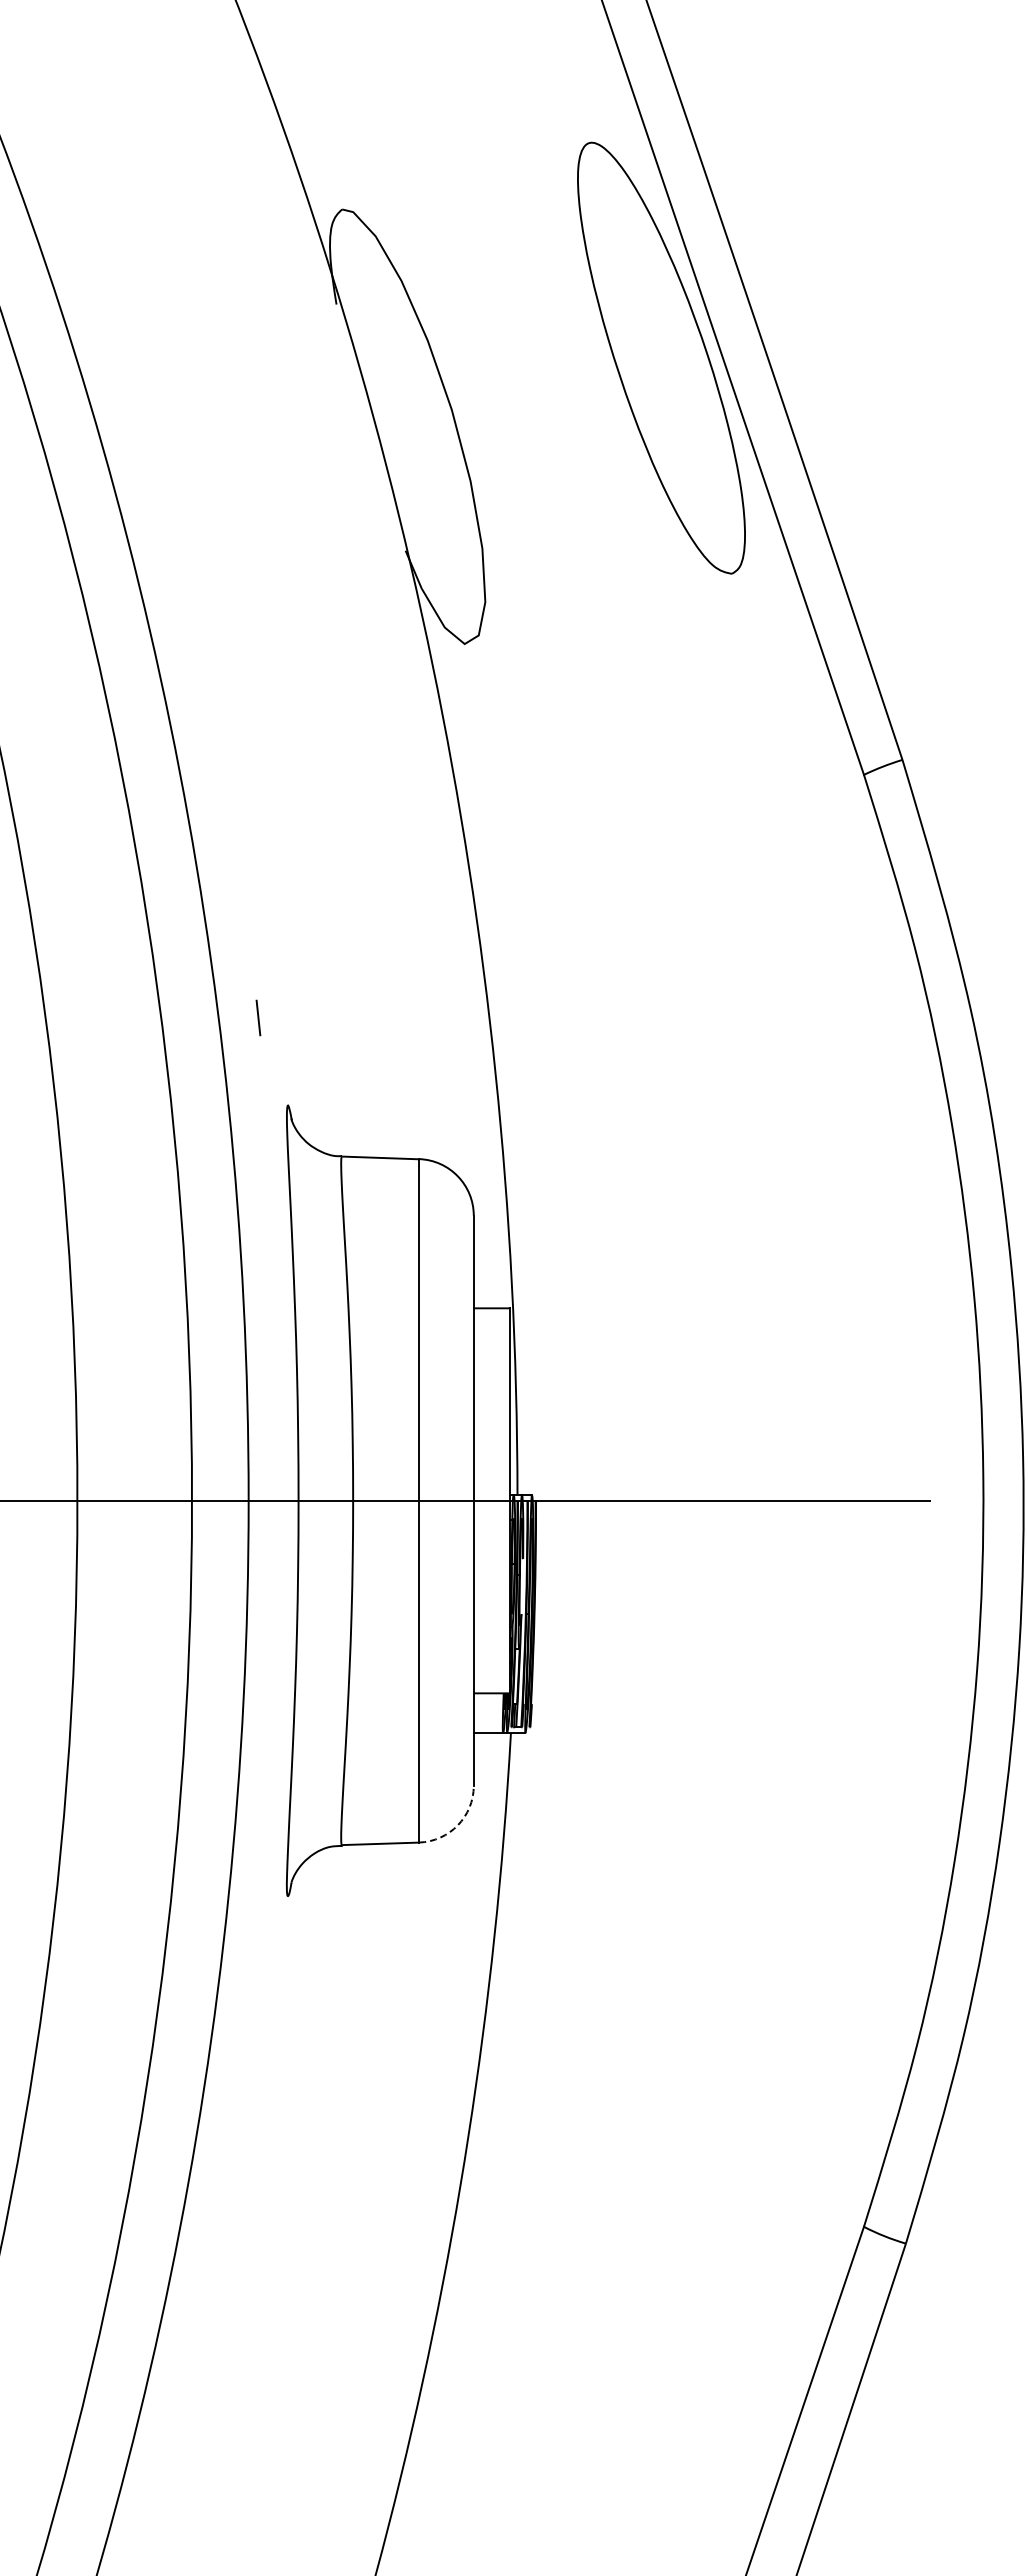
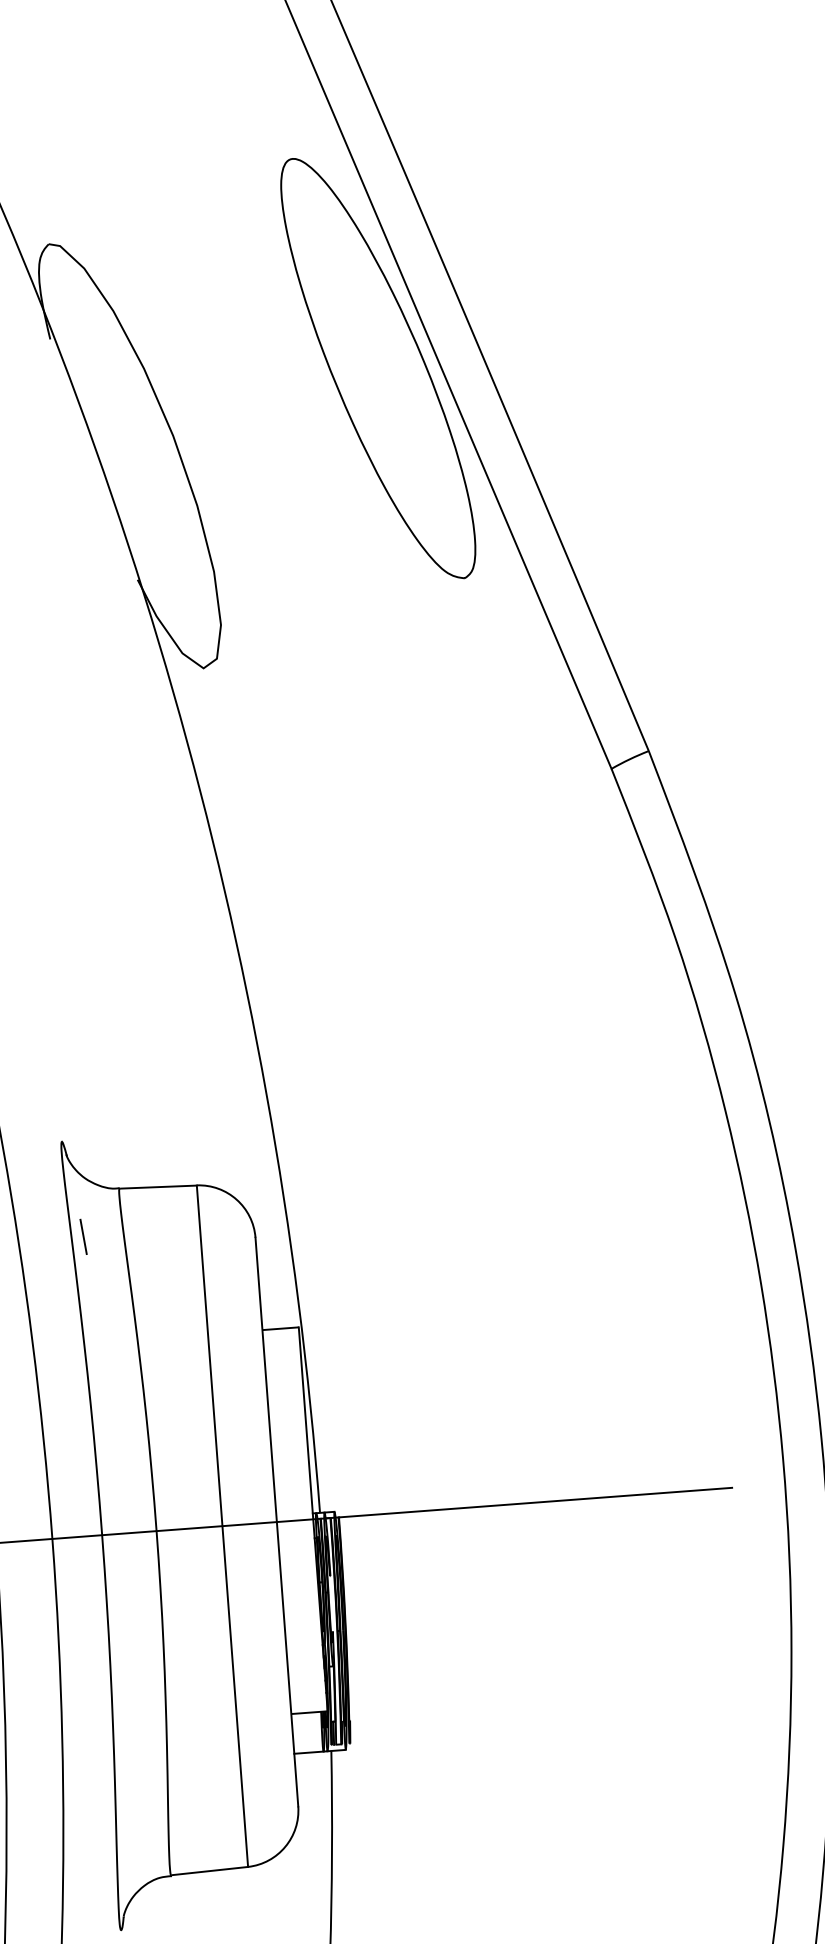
line: (258, 1017) -> (83, 1236), moved
arc: (457, 1825) -> (284, 1847), dashed -> solid

